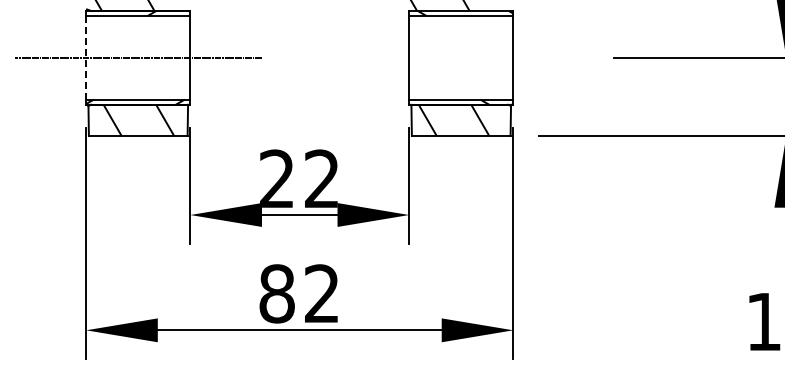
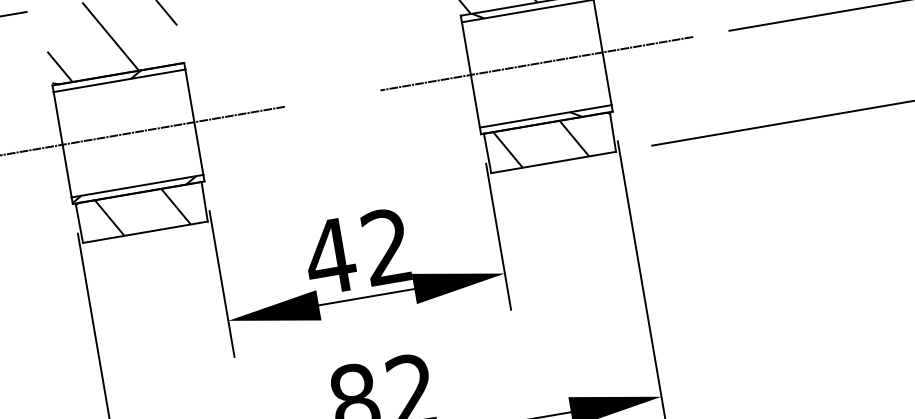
line: (86, 57) -> (63, 144), dashed -> solid
line: (460, 57) -> (535, 63), added
text: (276, 178) -> (329, 256), 22 -> 42

